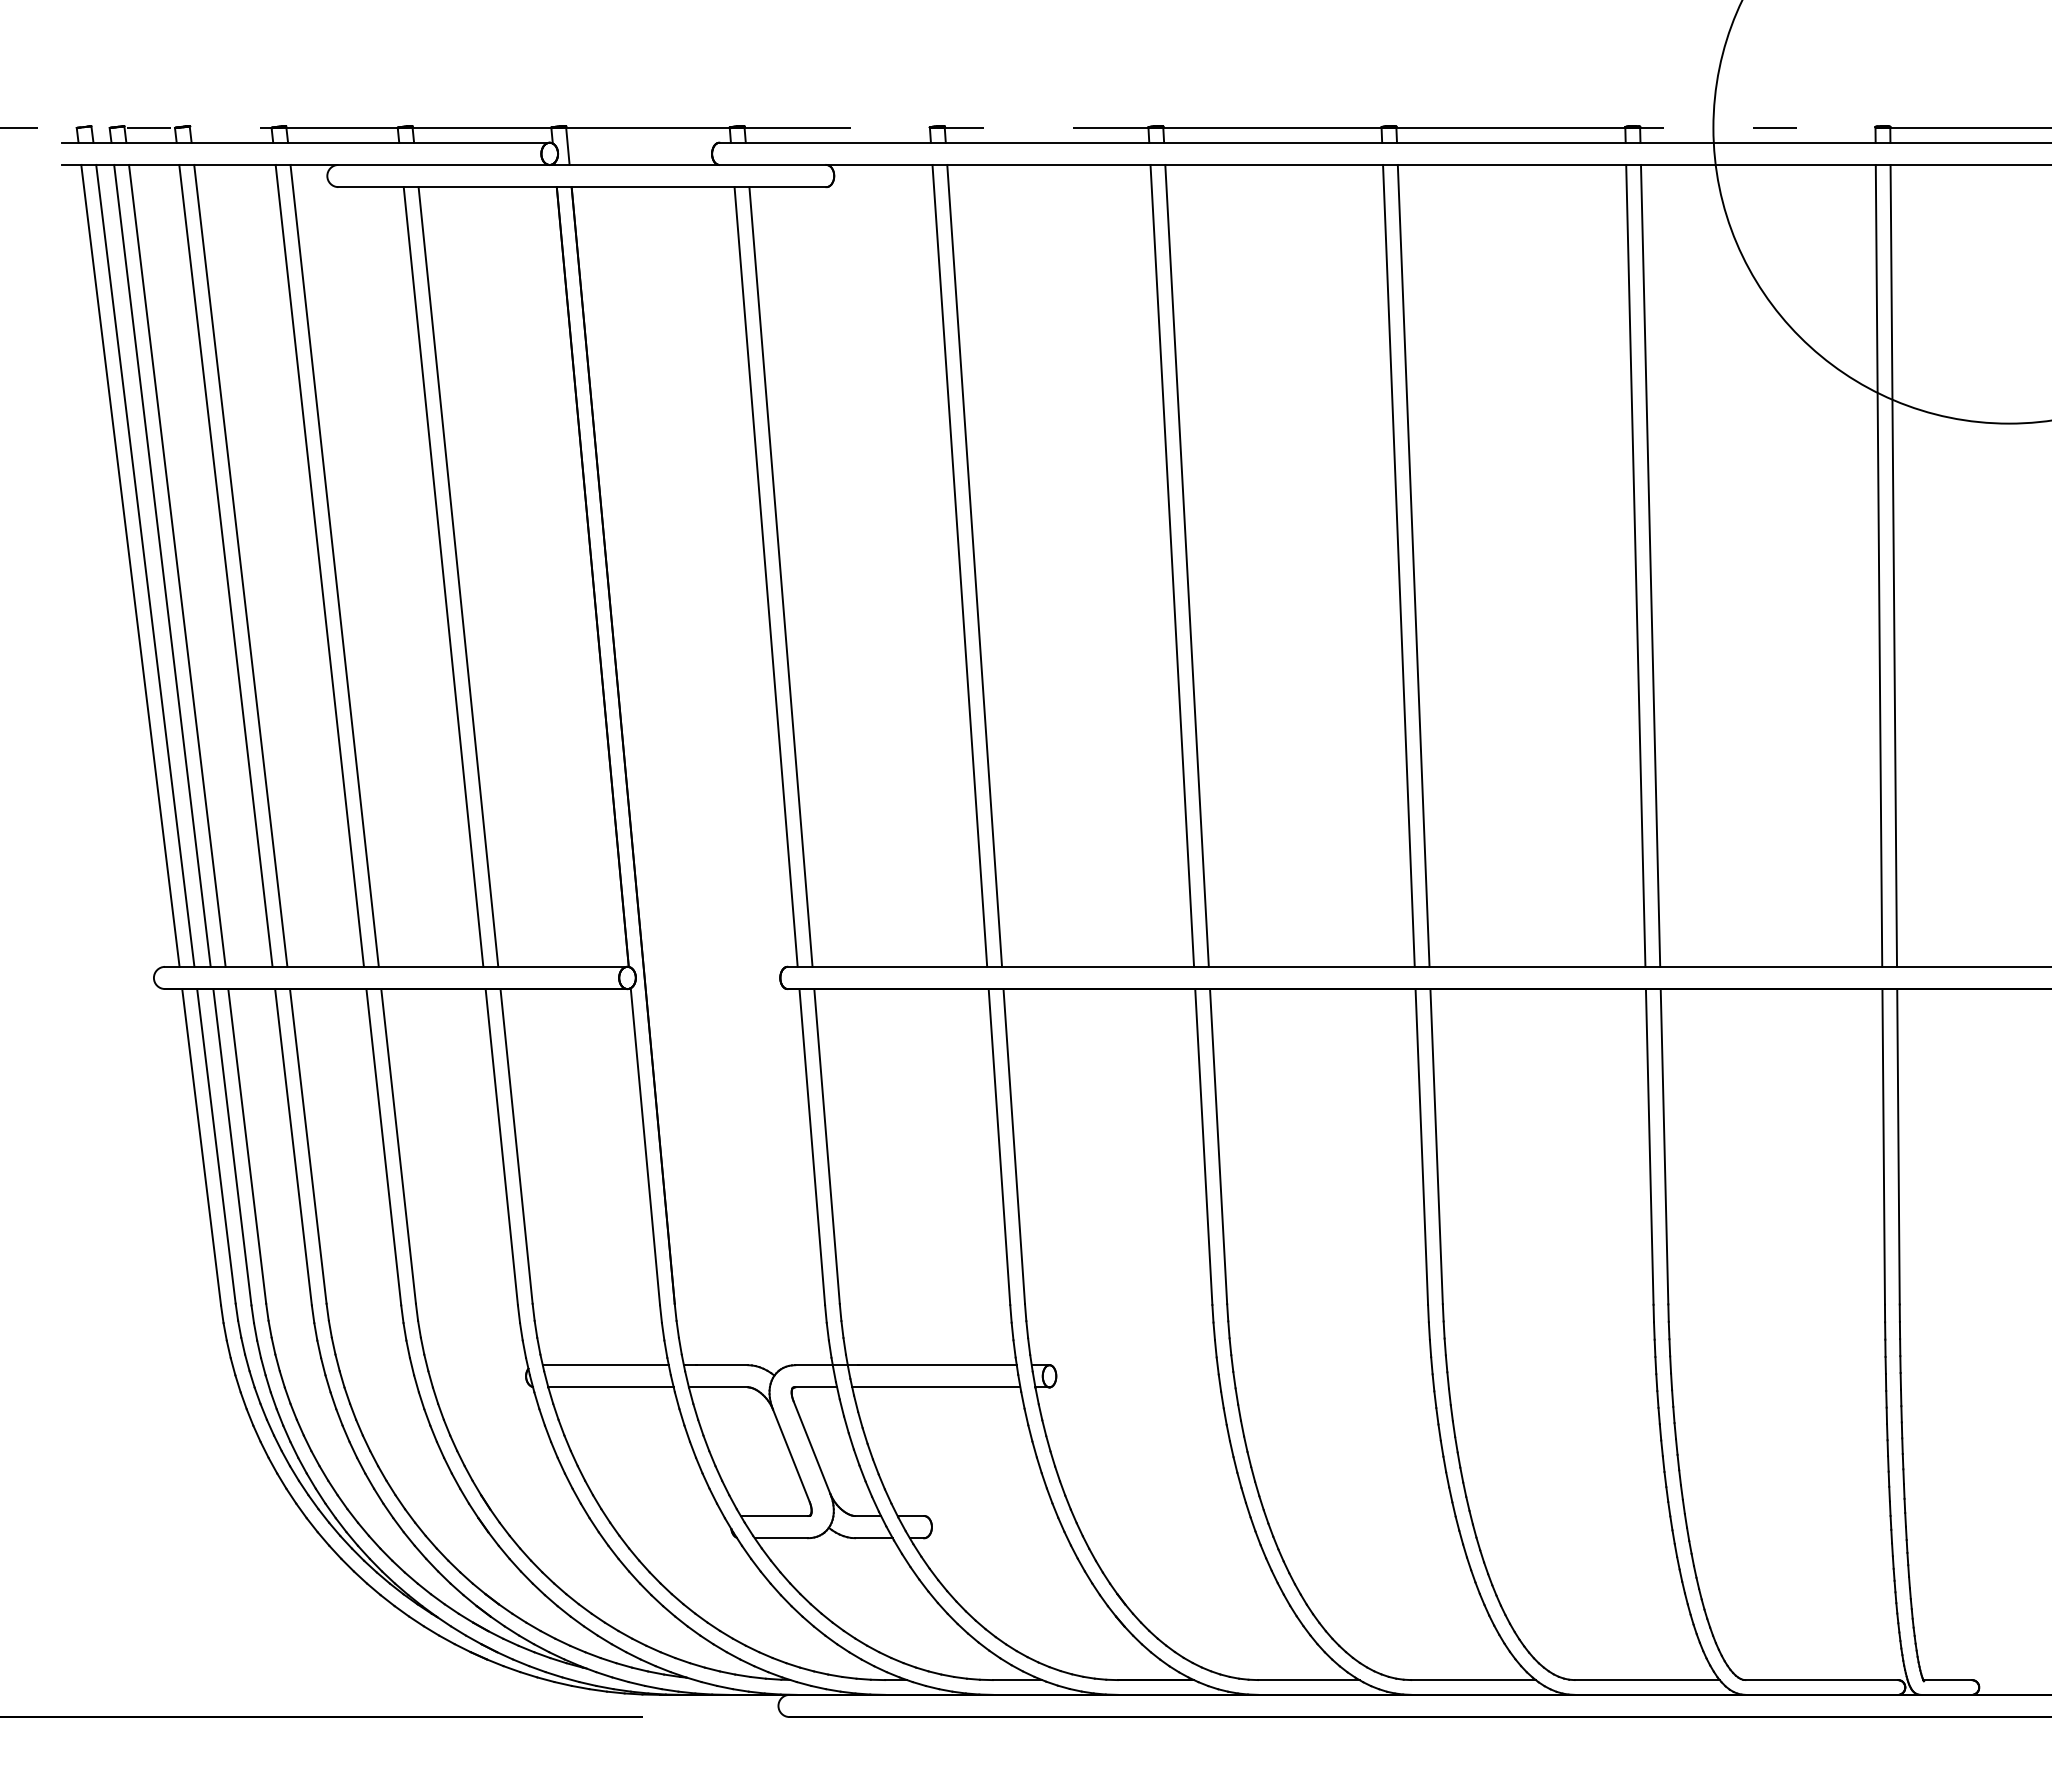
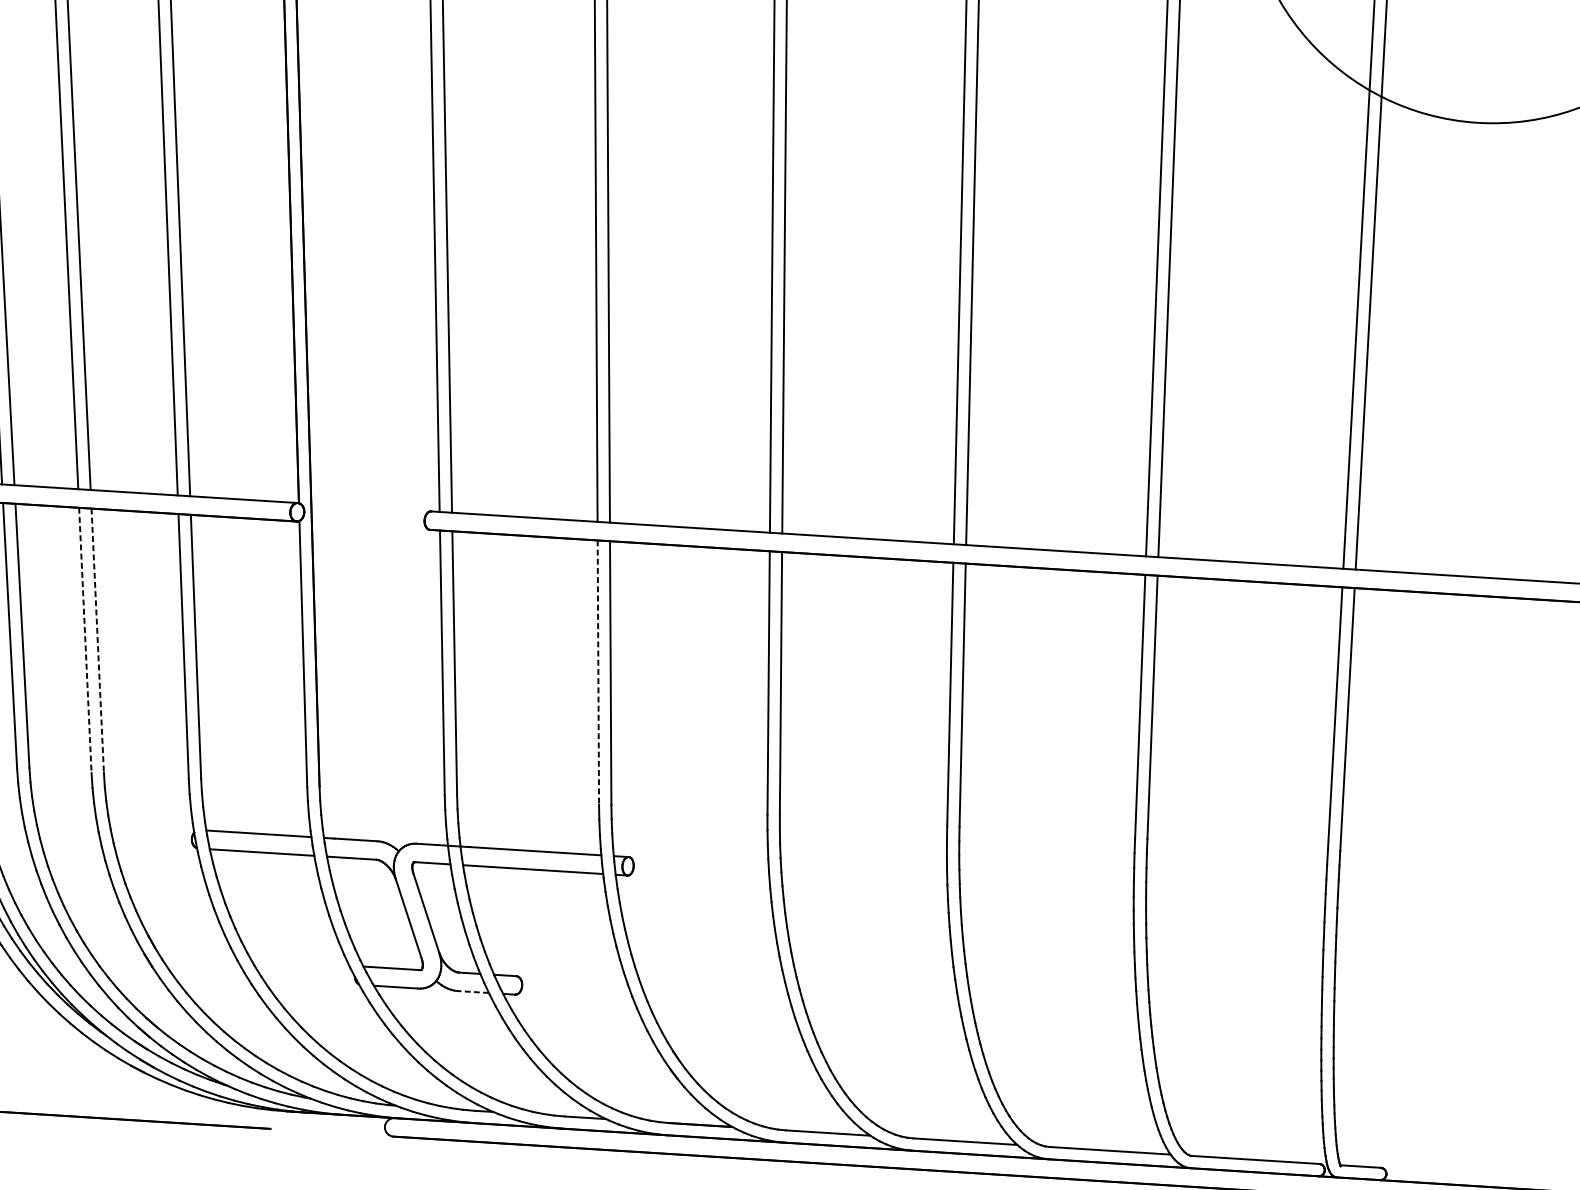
line: (398, 1146) -> (97, 640), solid -> dashed
line: (383, 1147) -> (85, 640), solid -> dashed
line: (999, 1147) -> (598, 673), solid -> dashed
line: (873, 1538) -> (472, 992), solid -> dashed

